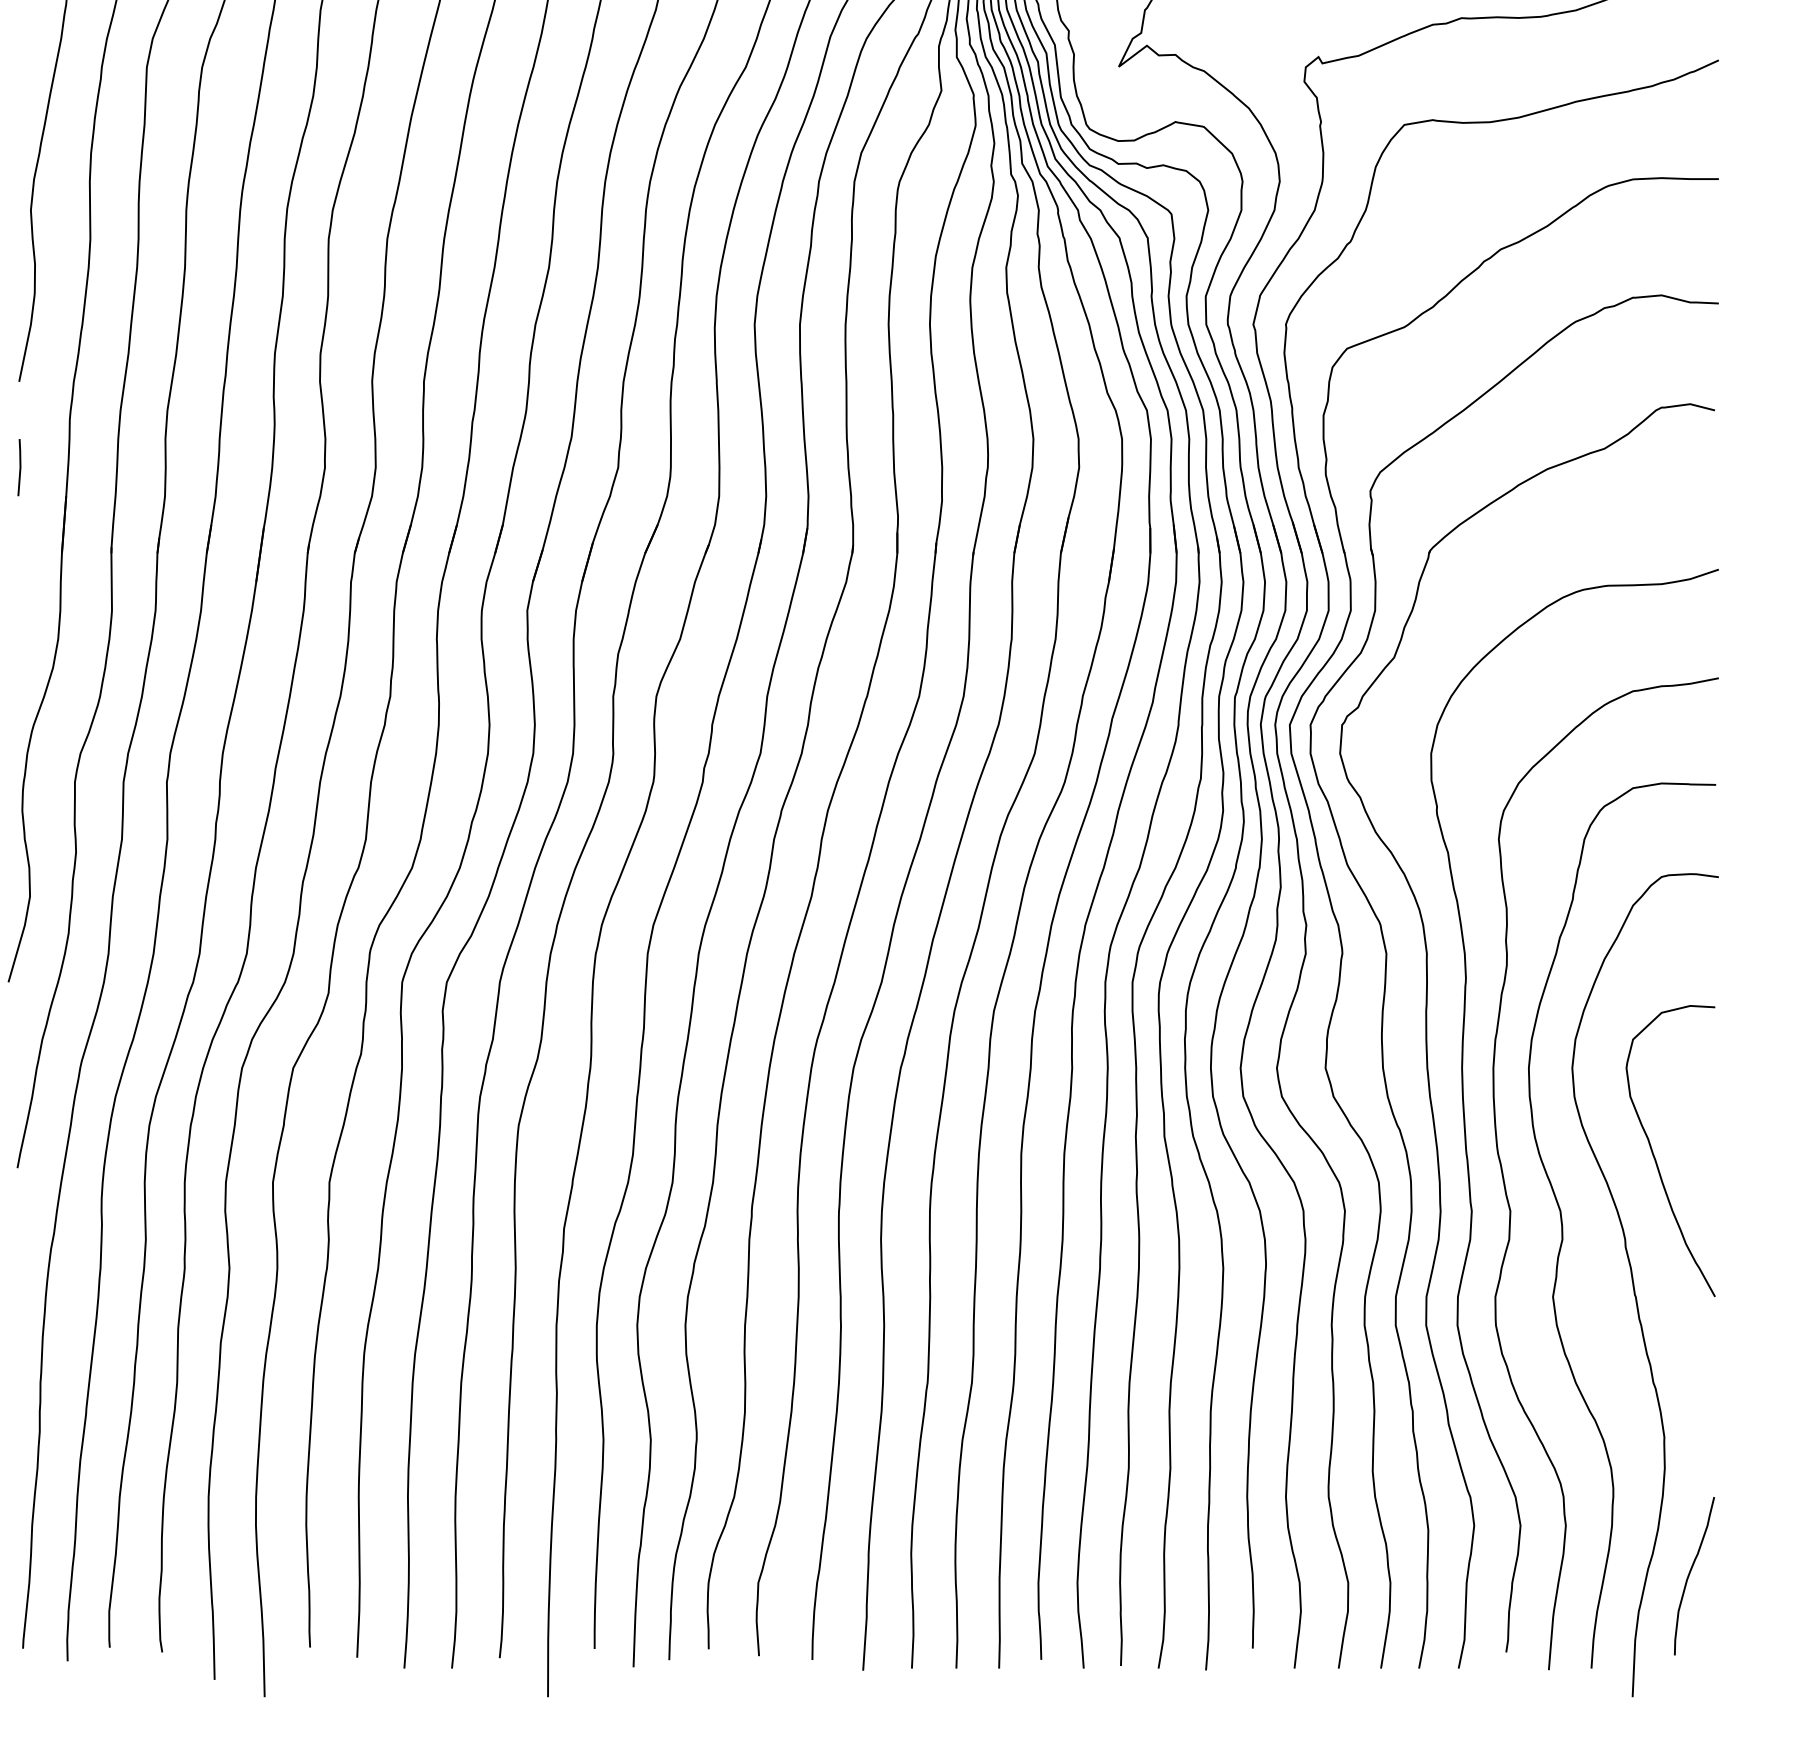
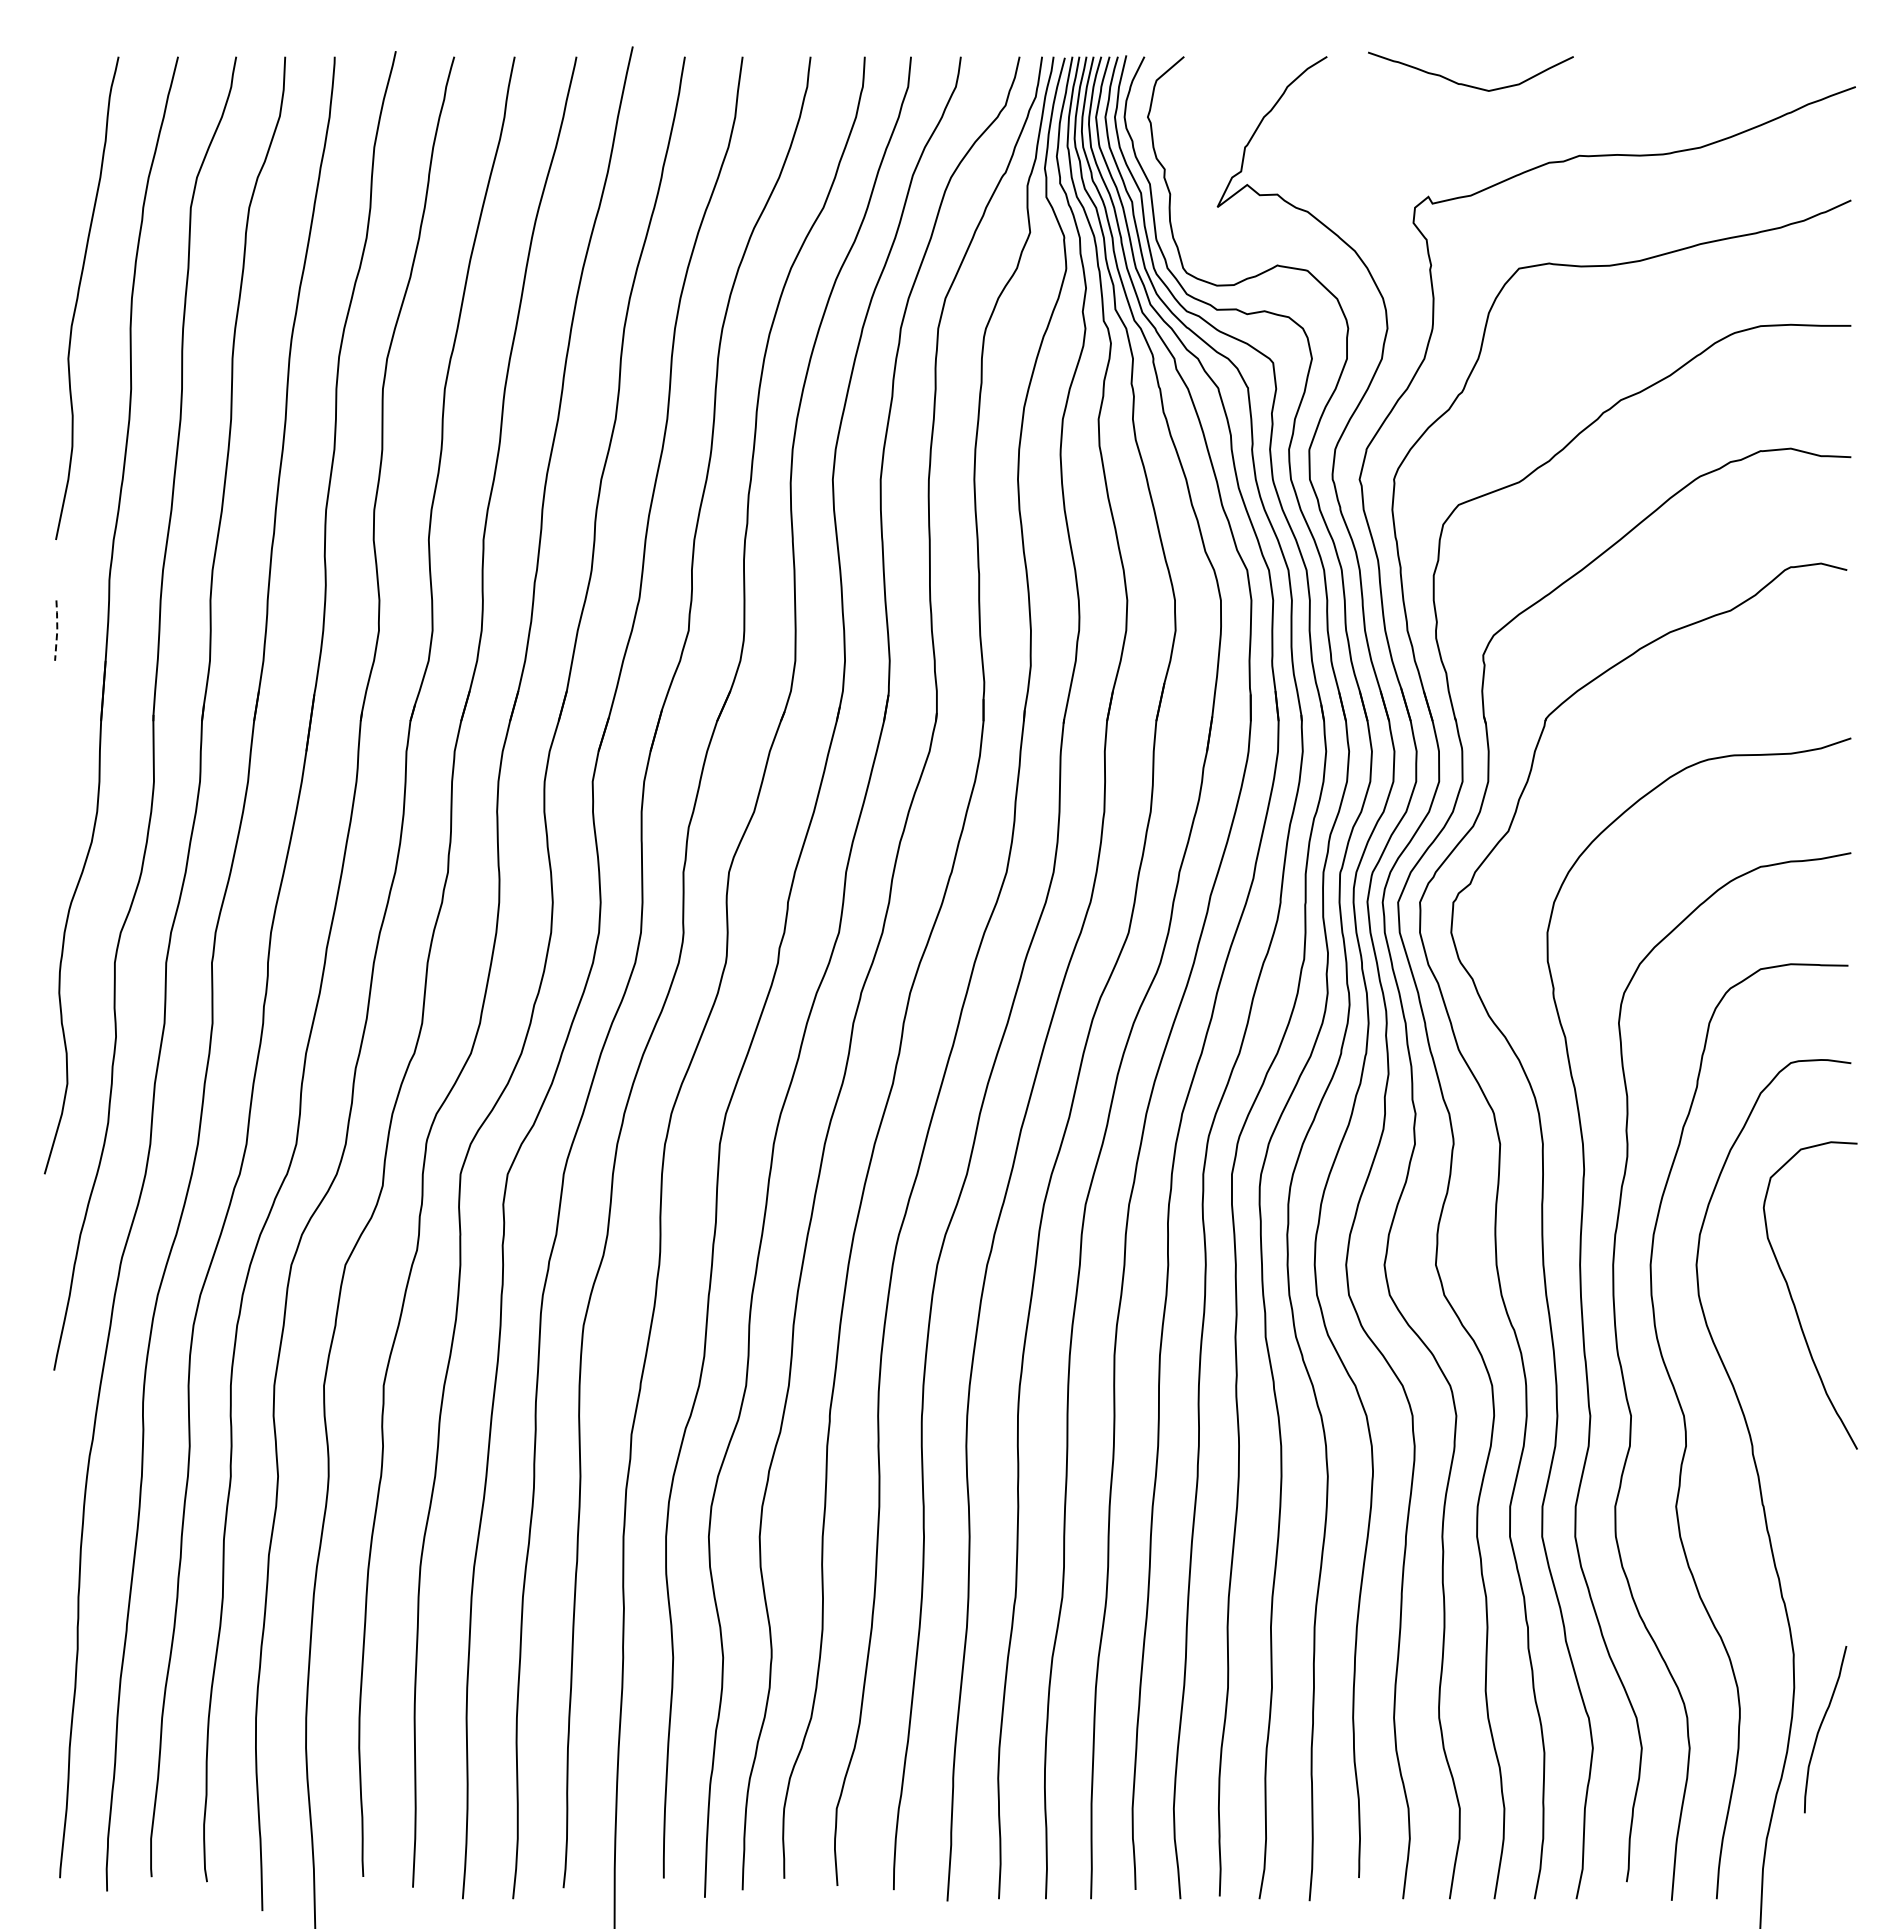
line: (20, 467) -> (57, 630), solid -> dashed
curve: (1654, 1154) -> (1793, 1299), moved
curve: (1690, 1573) -> (1821, 1726), moved

